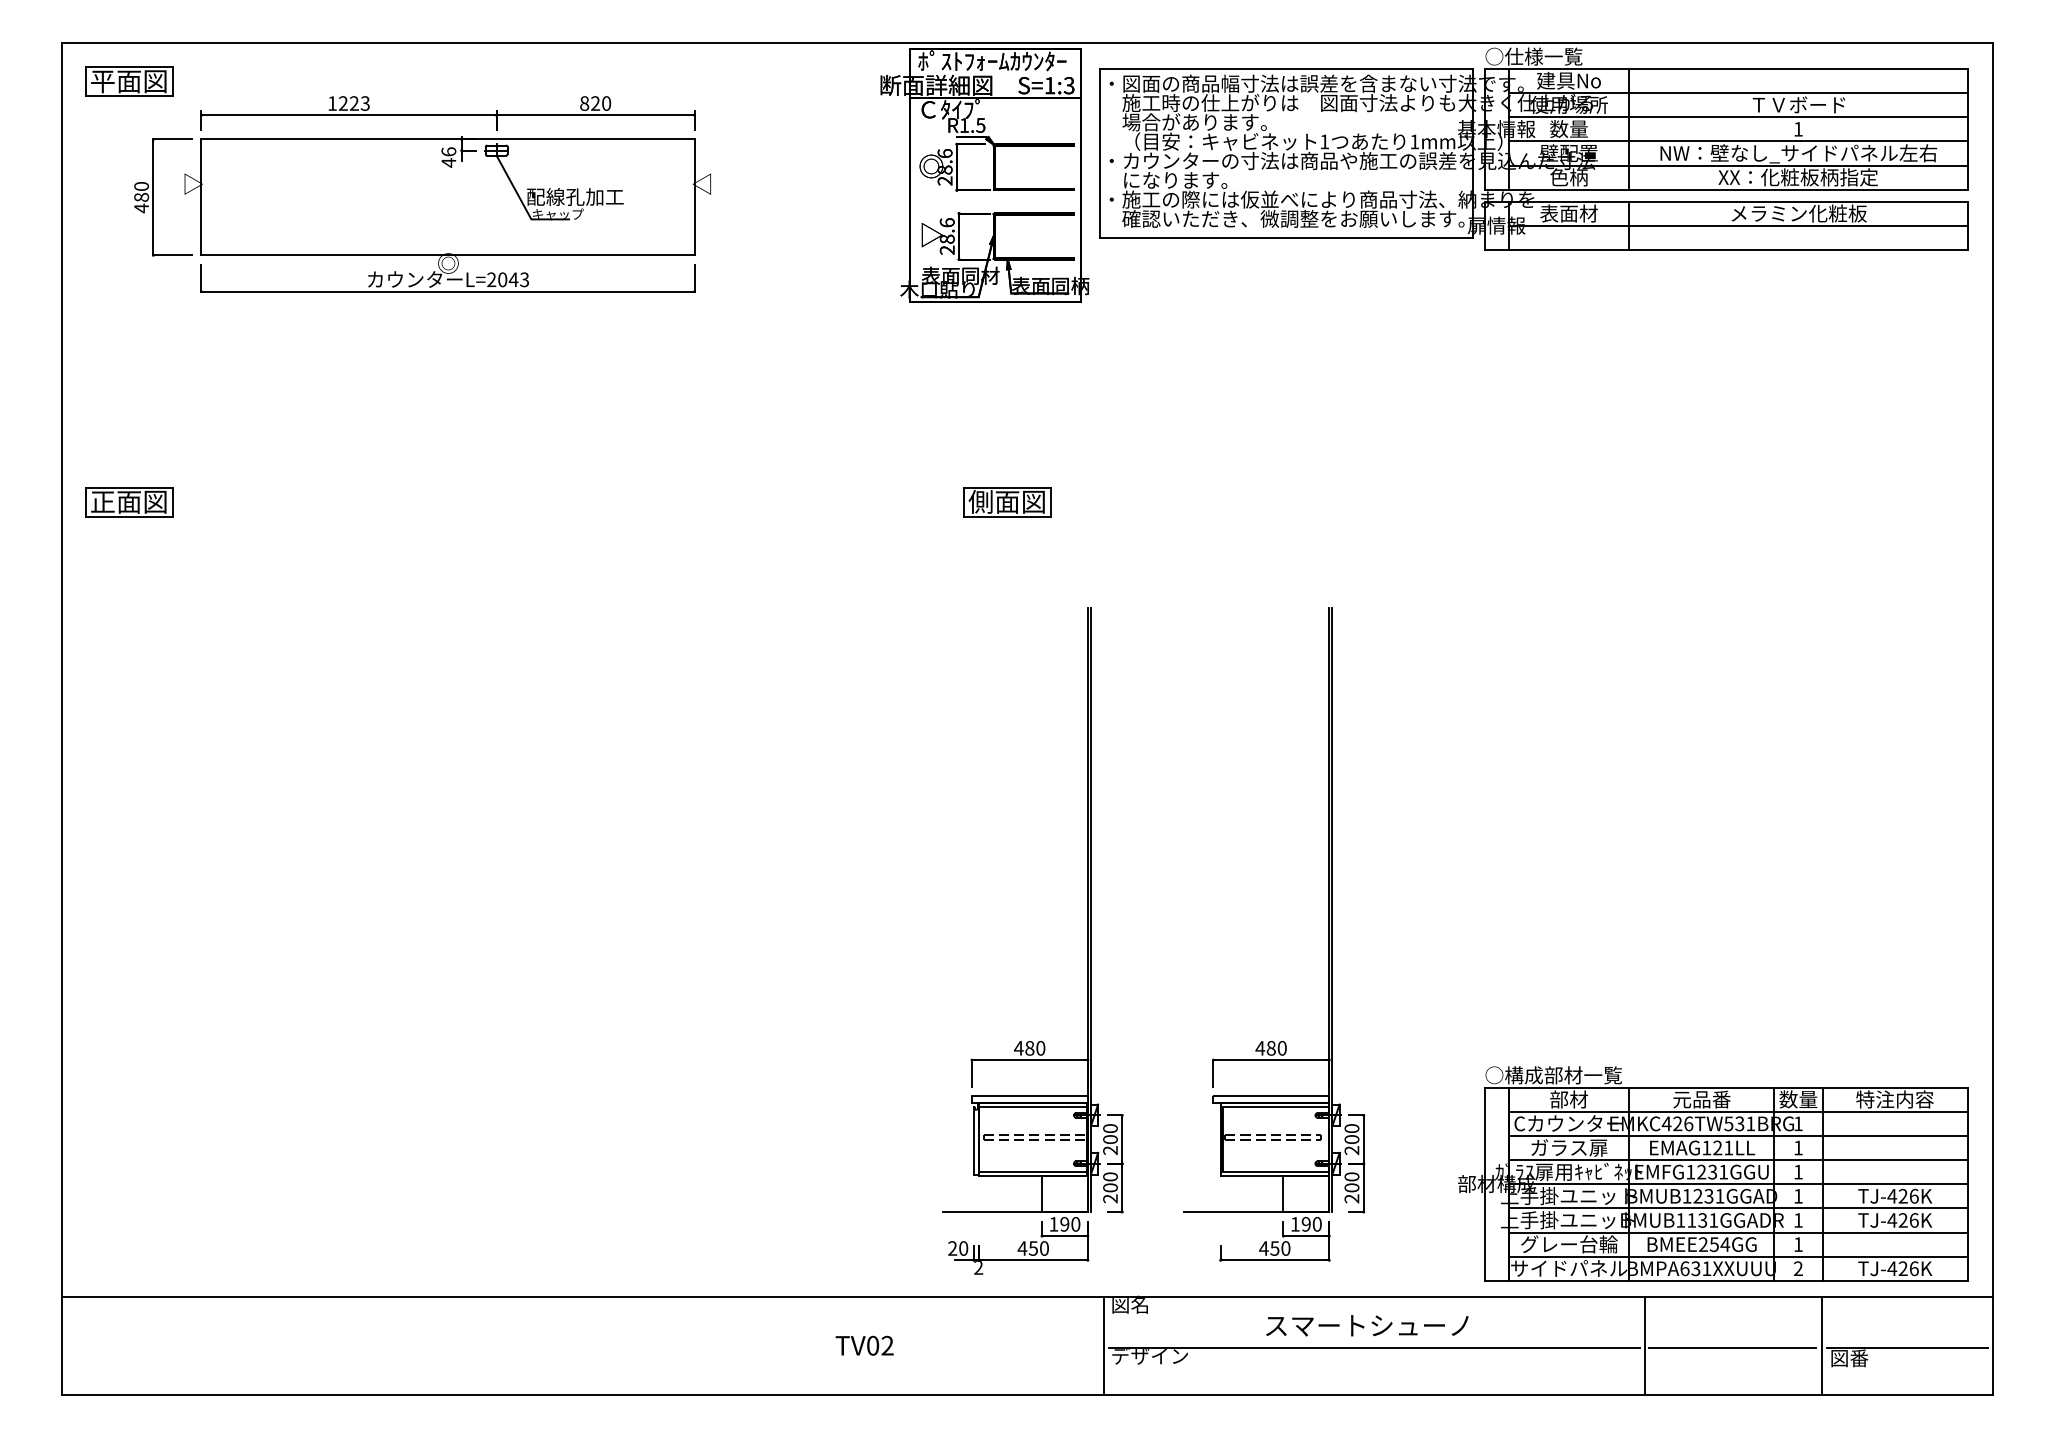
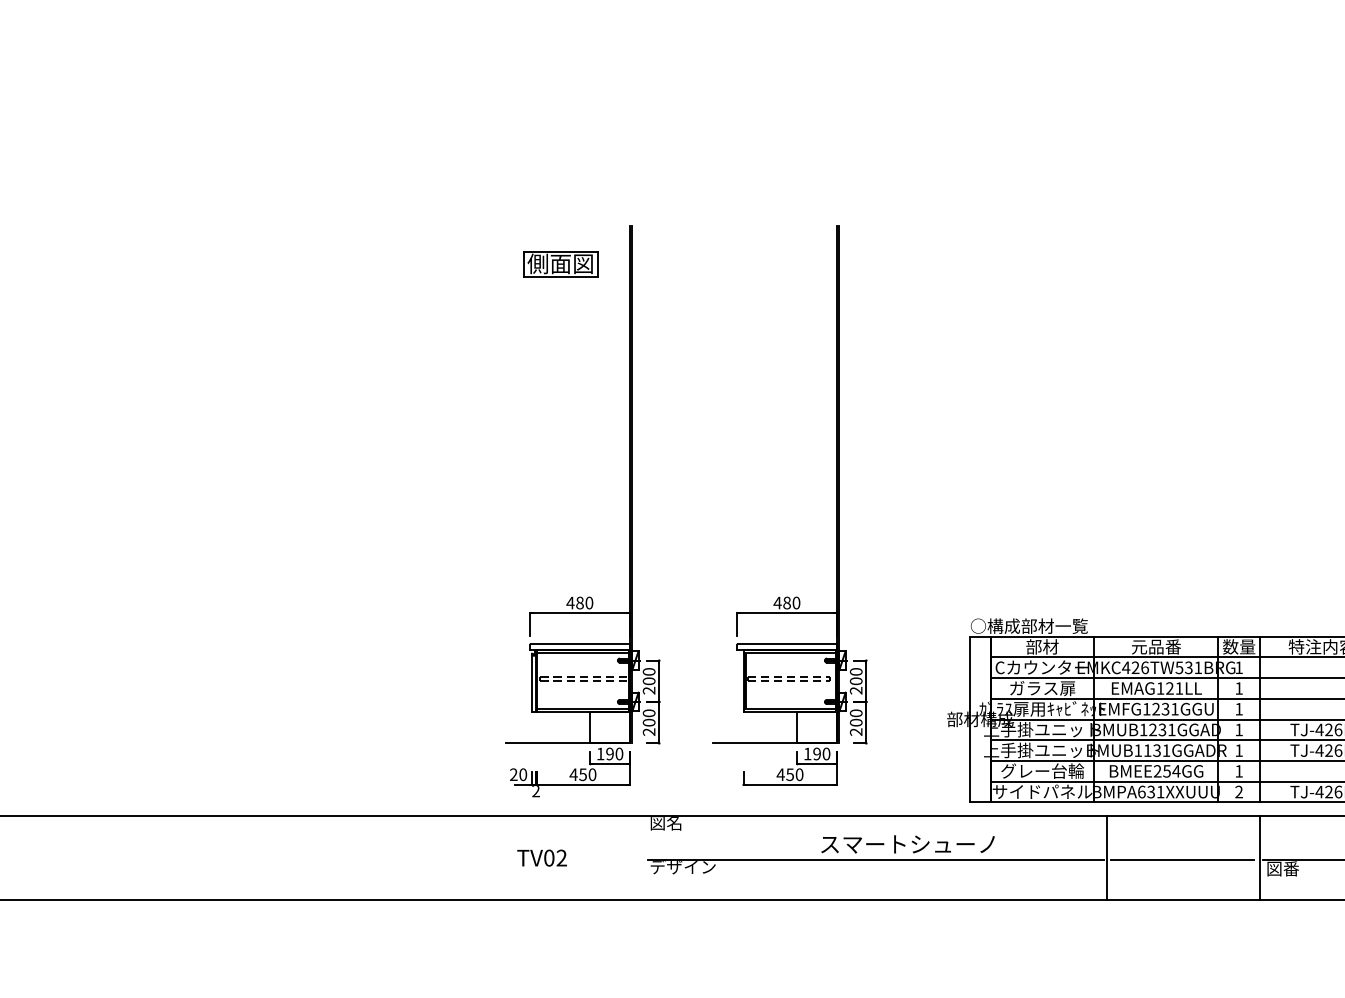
part: (1007, 502) -> (560, 264), moved
text: (1367, 1325) -> (908, 844), moved
text: (864, 1345) -> (541, 857), moved
line: (1104, 1345) -> (644, 857), removed

